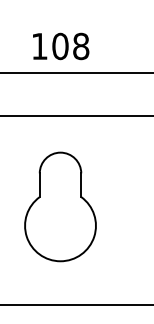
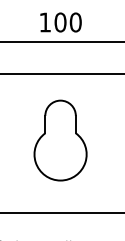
text: (80, 46) -> (75, 22), 108 -> 100

